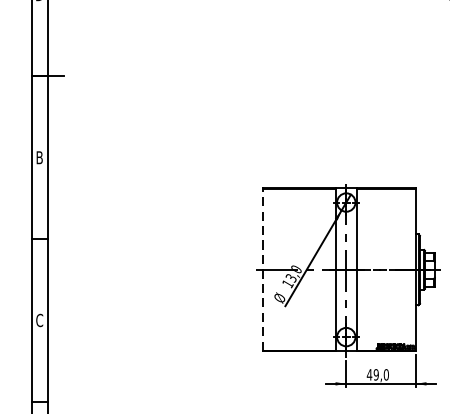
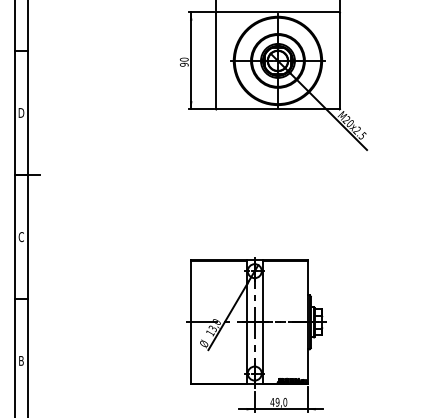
text: (38, 158) -> (20, 237), B -> C
line: (263, 269) -> (191, 322), dashed -> solid
text: (38, 319) -> (20, 360), C -> B

